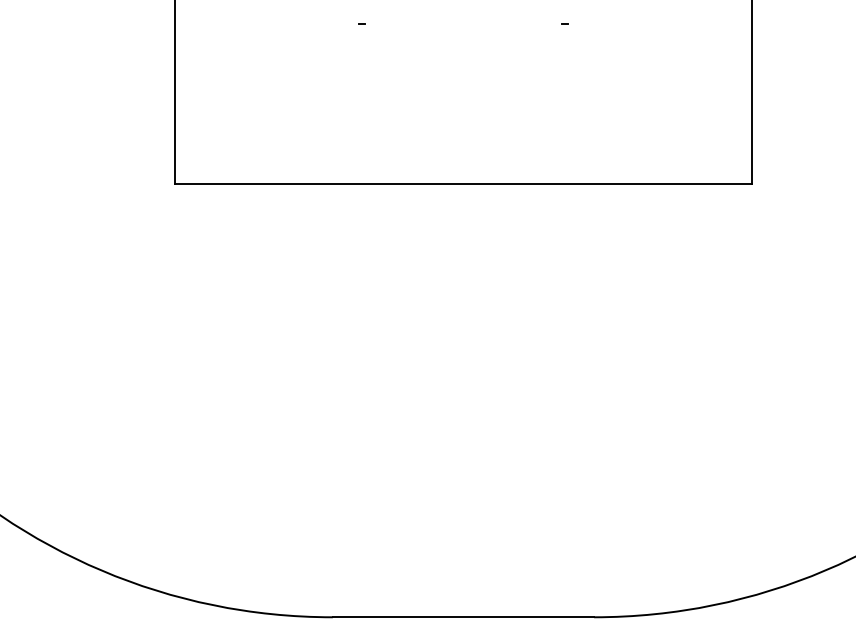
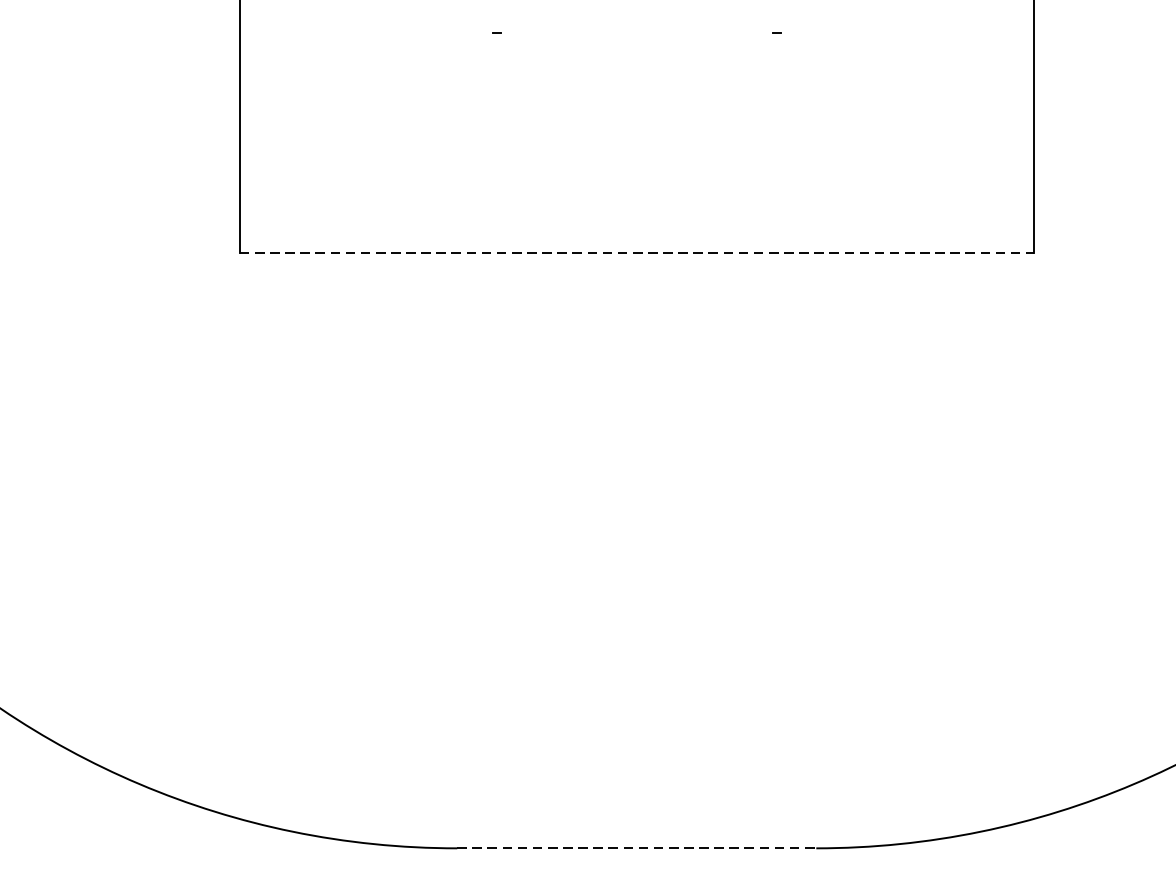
line: (463, 184) -> (636, 253), solid -> dashed
line: (463, 617) -> (636, 848), solid -> dashed

